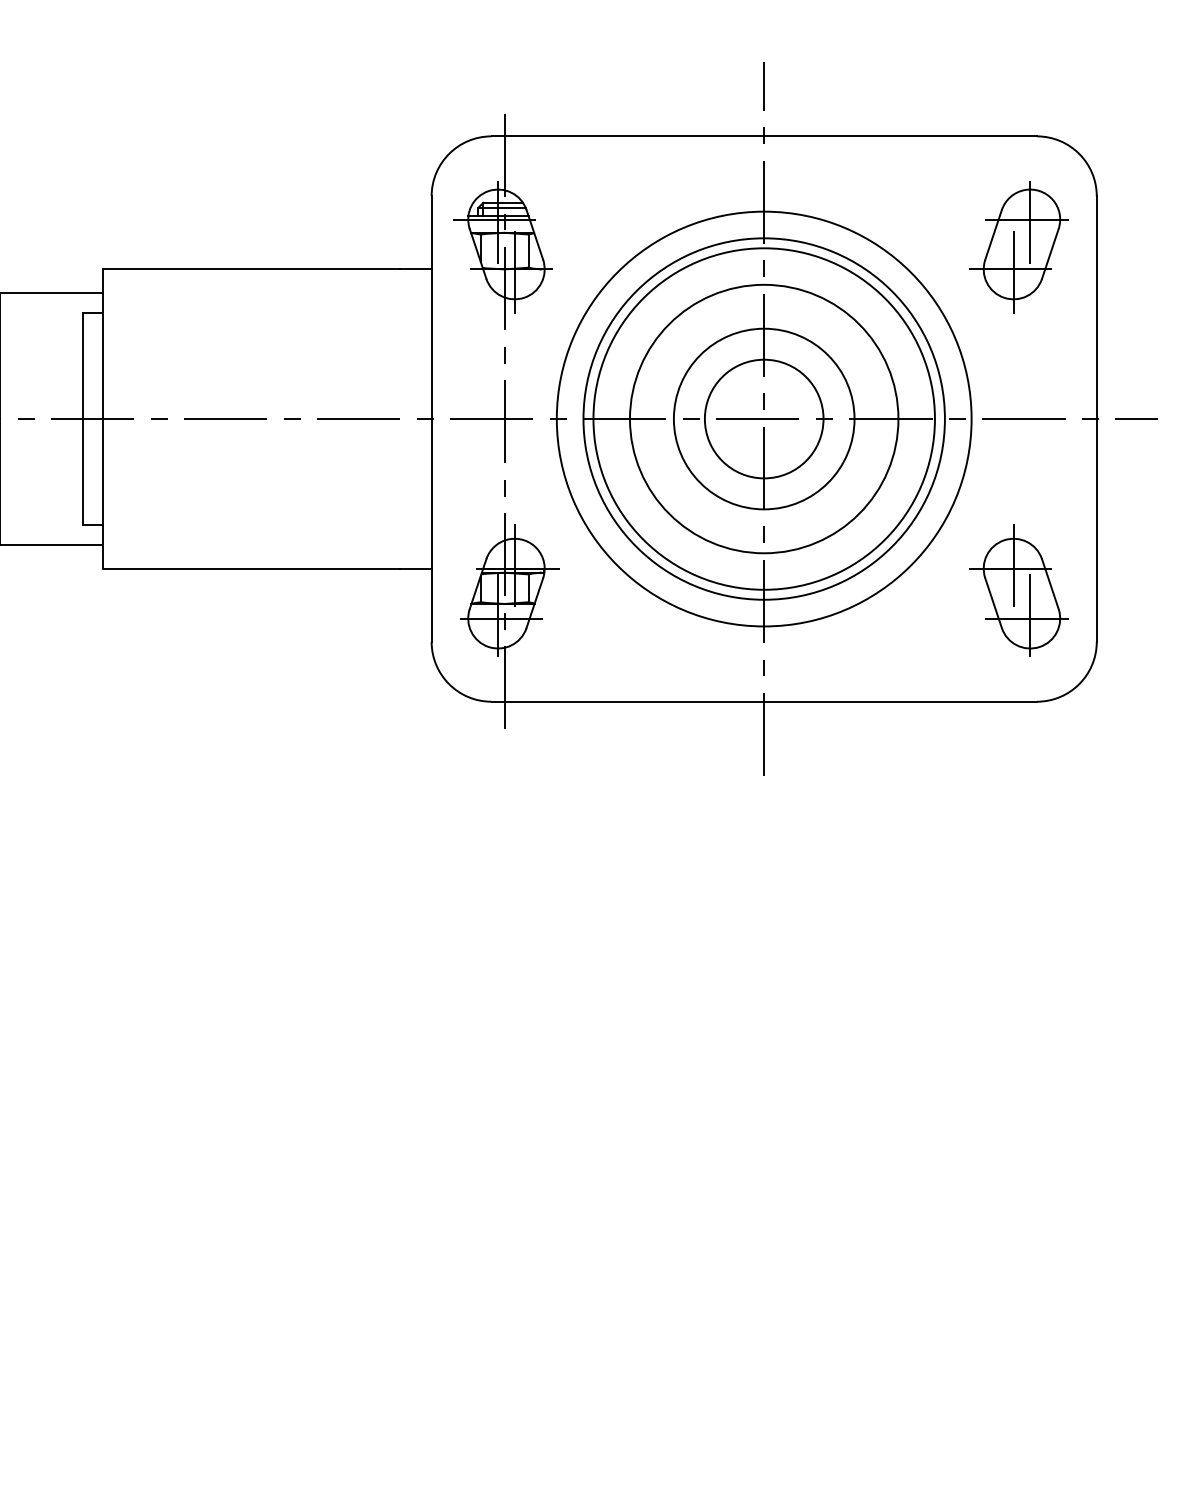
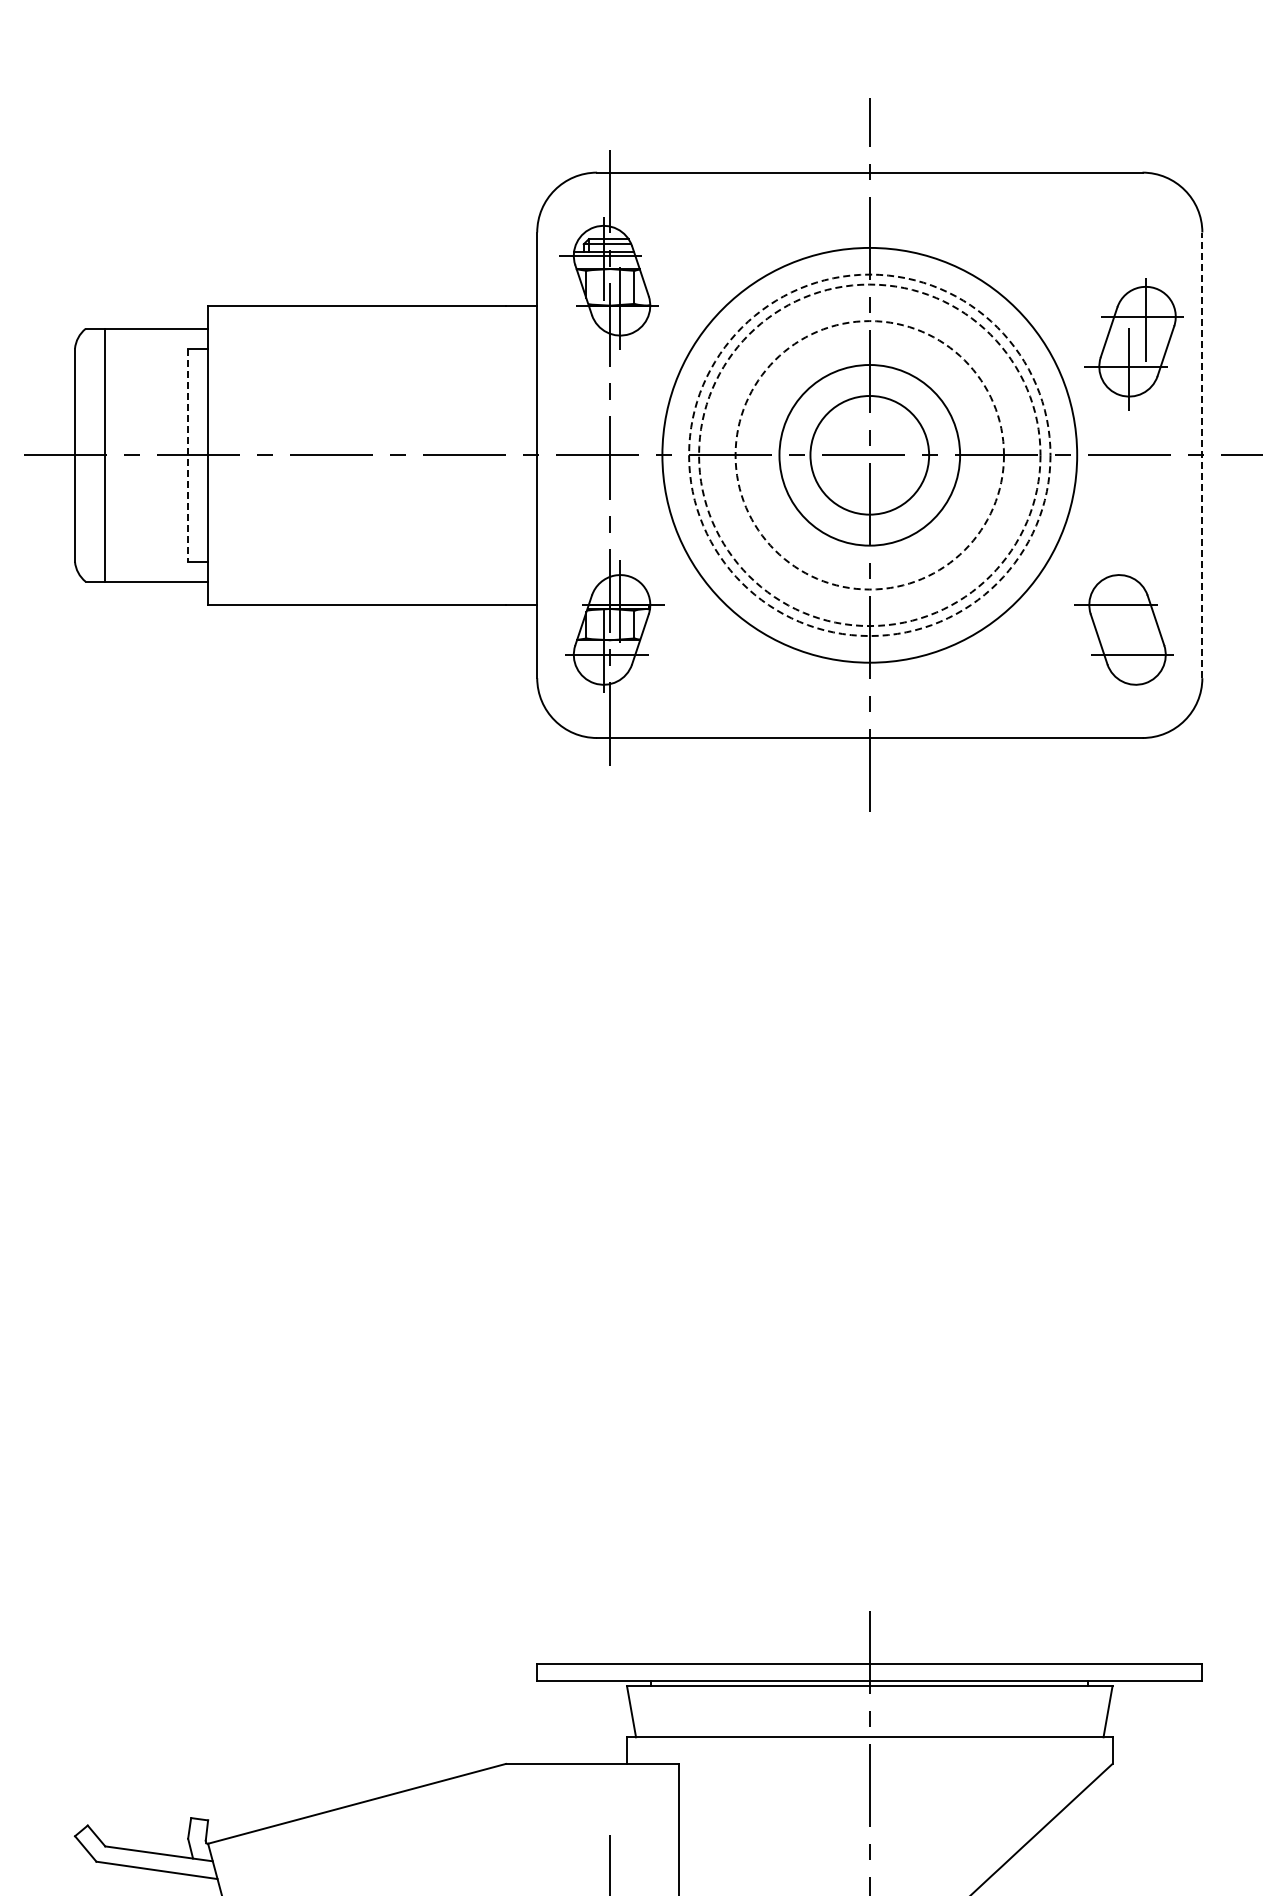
part: (1017, 247) -> (1133, 344), moved
line: (82, 419) -> (188, 455), solid -> dashed
circle: (763, 419) -> (869, 455), solid -> dashed
circle: (763, 419) -> (869, 455), solid -> dashed
circle: (763, 419) -> (869, 455), solid -> dashed
line: (1096, 419) -> (1202, 455), solid -> dashed
line: (1013, 568) -> (1119, 604), removed
line: (1029, 618) -> (1135, 654), removed

